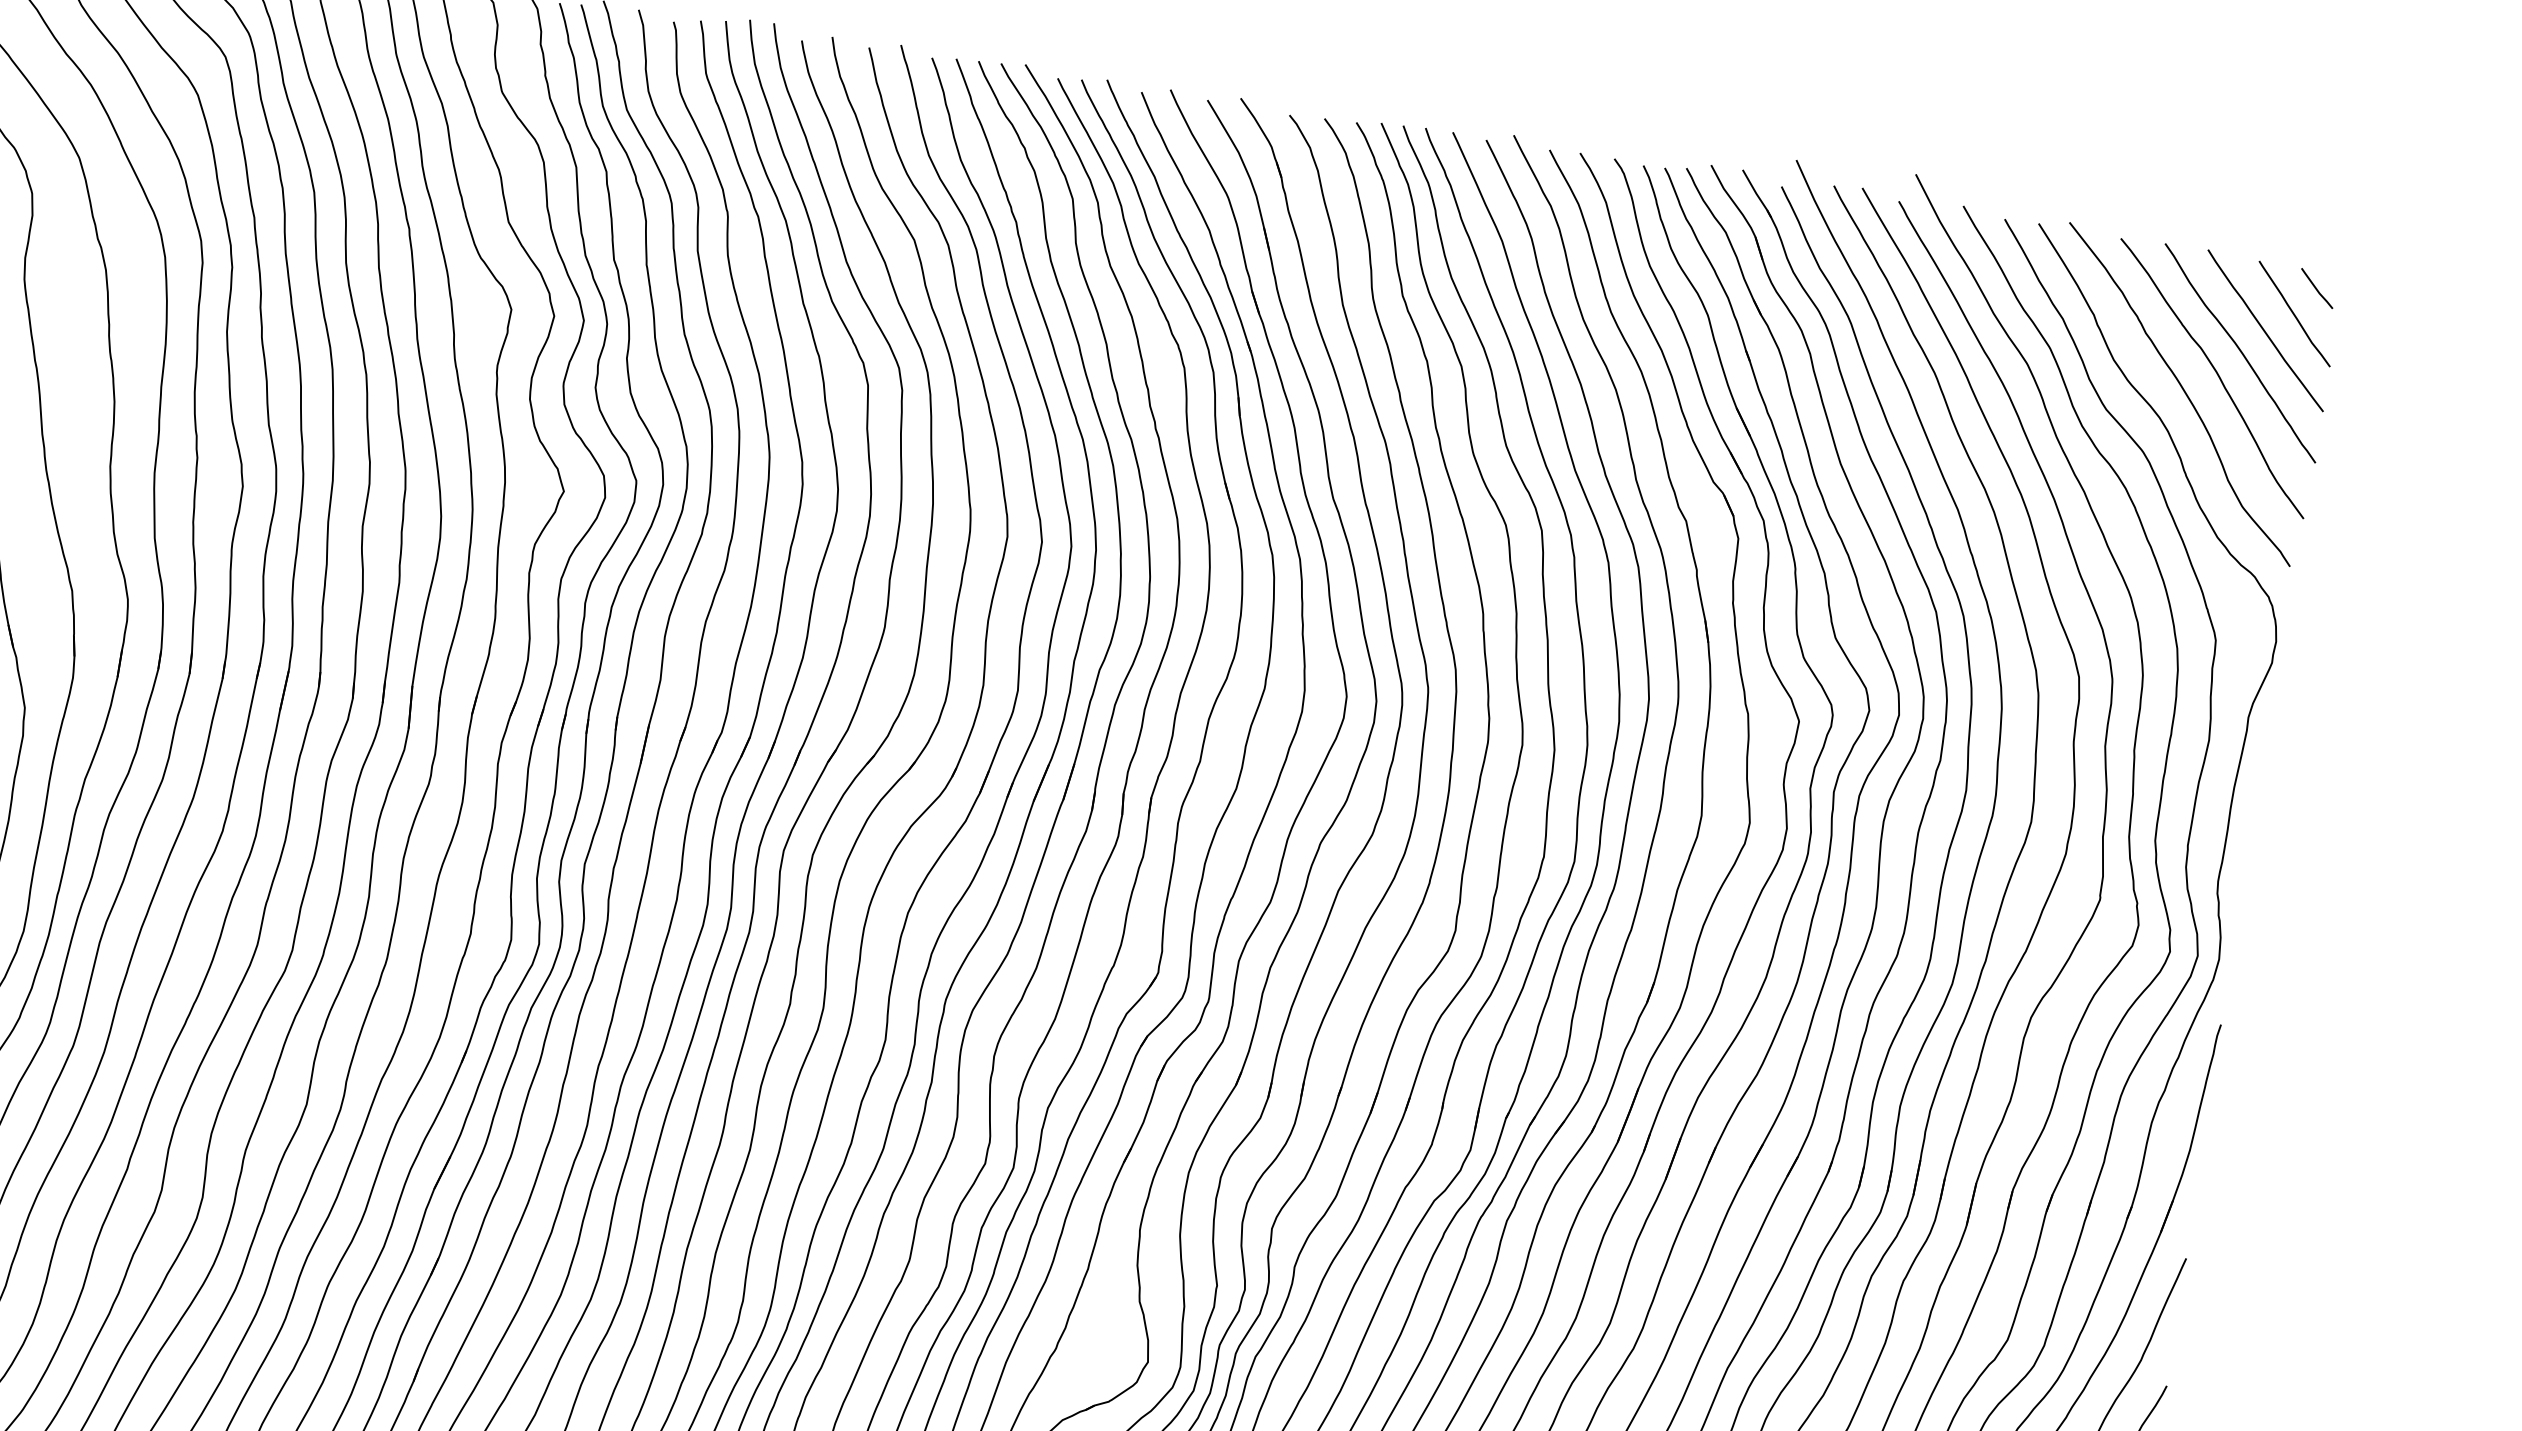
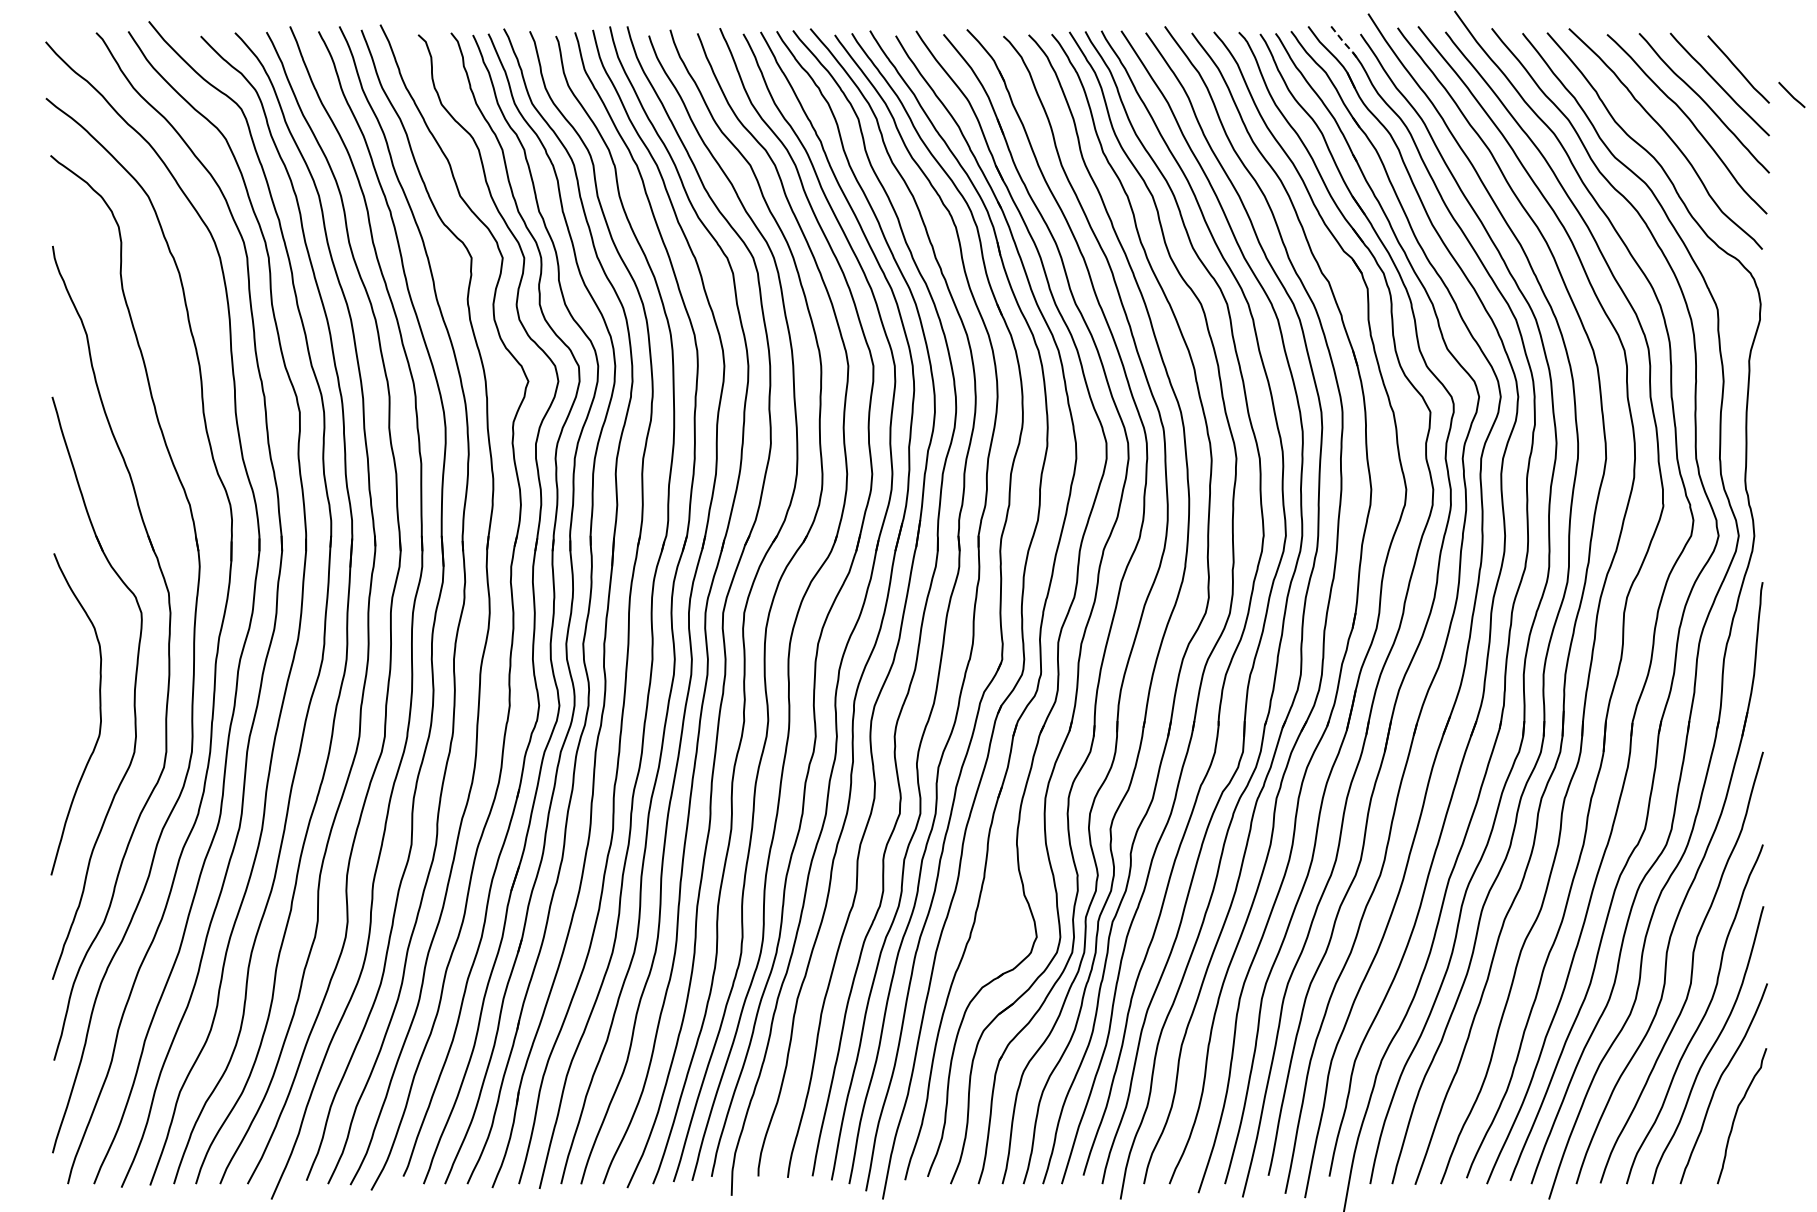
line: (1757, 194) -> (1344, 42), solid -> dashed
line: (2316, 287) -> (1791, 94), moved

